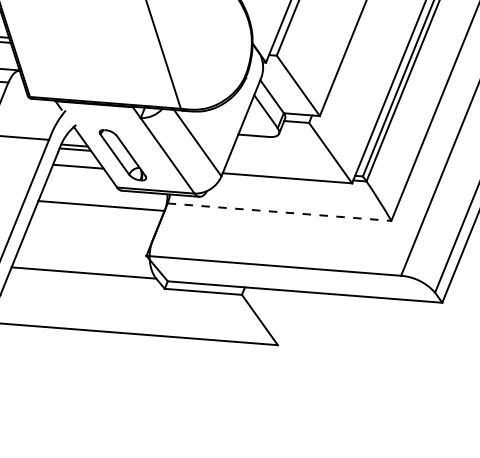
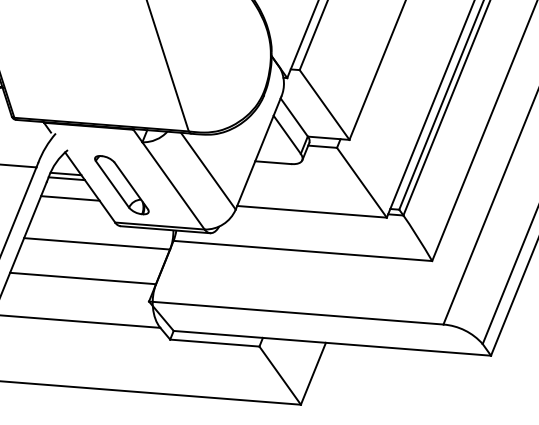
line: (280, 212) -> (303, 251), dashed -> solid
line: (89, 235) -> (83, 277), added
line: (288, 318) -> (313, 373), added

